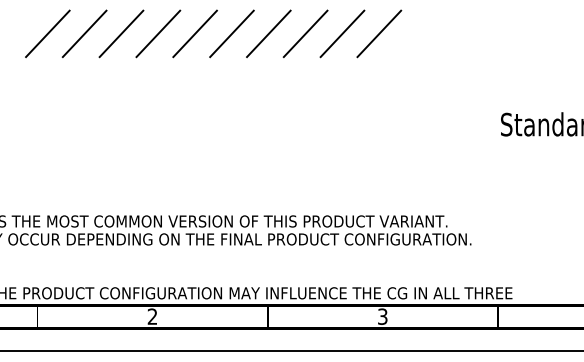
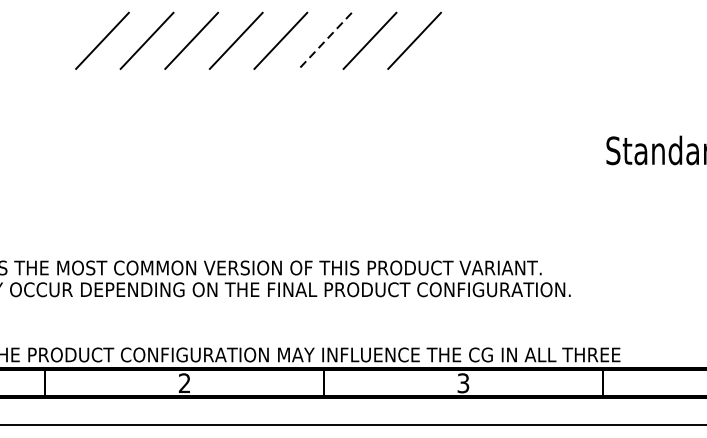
line: (47, 33) -> (57, 40), removed
line: (268, 33) -> (325, 40), solid -> dashed
line: (379, 33) -> (459, 40), removed

